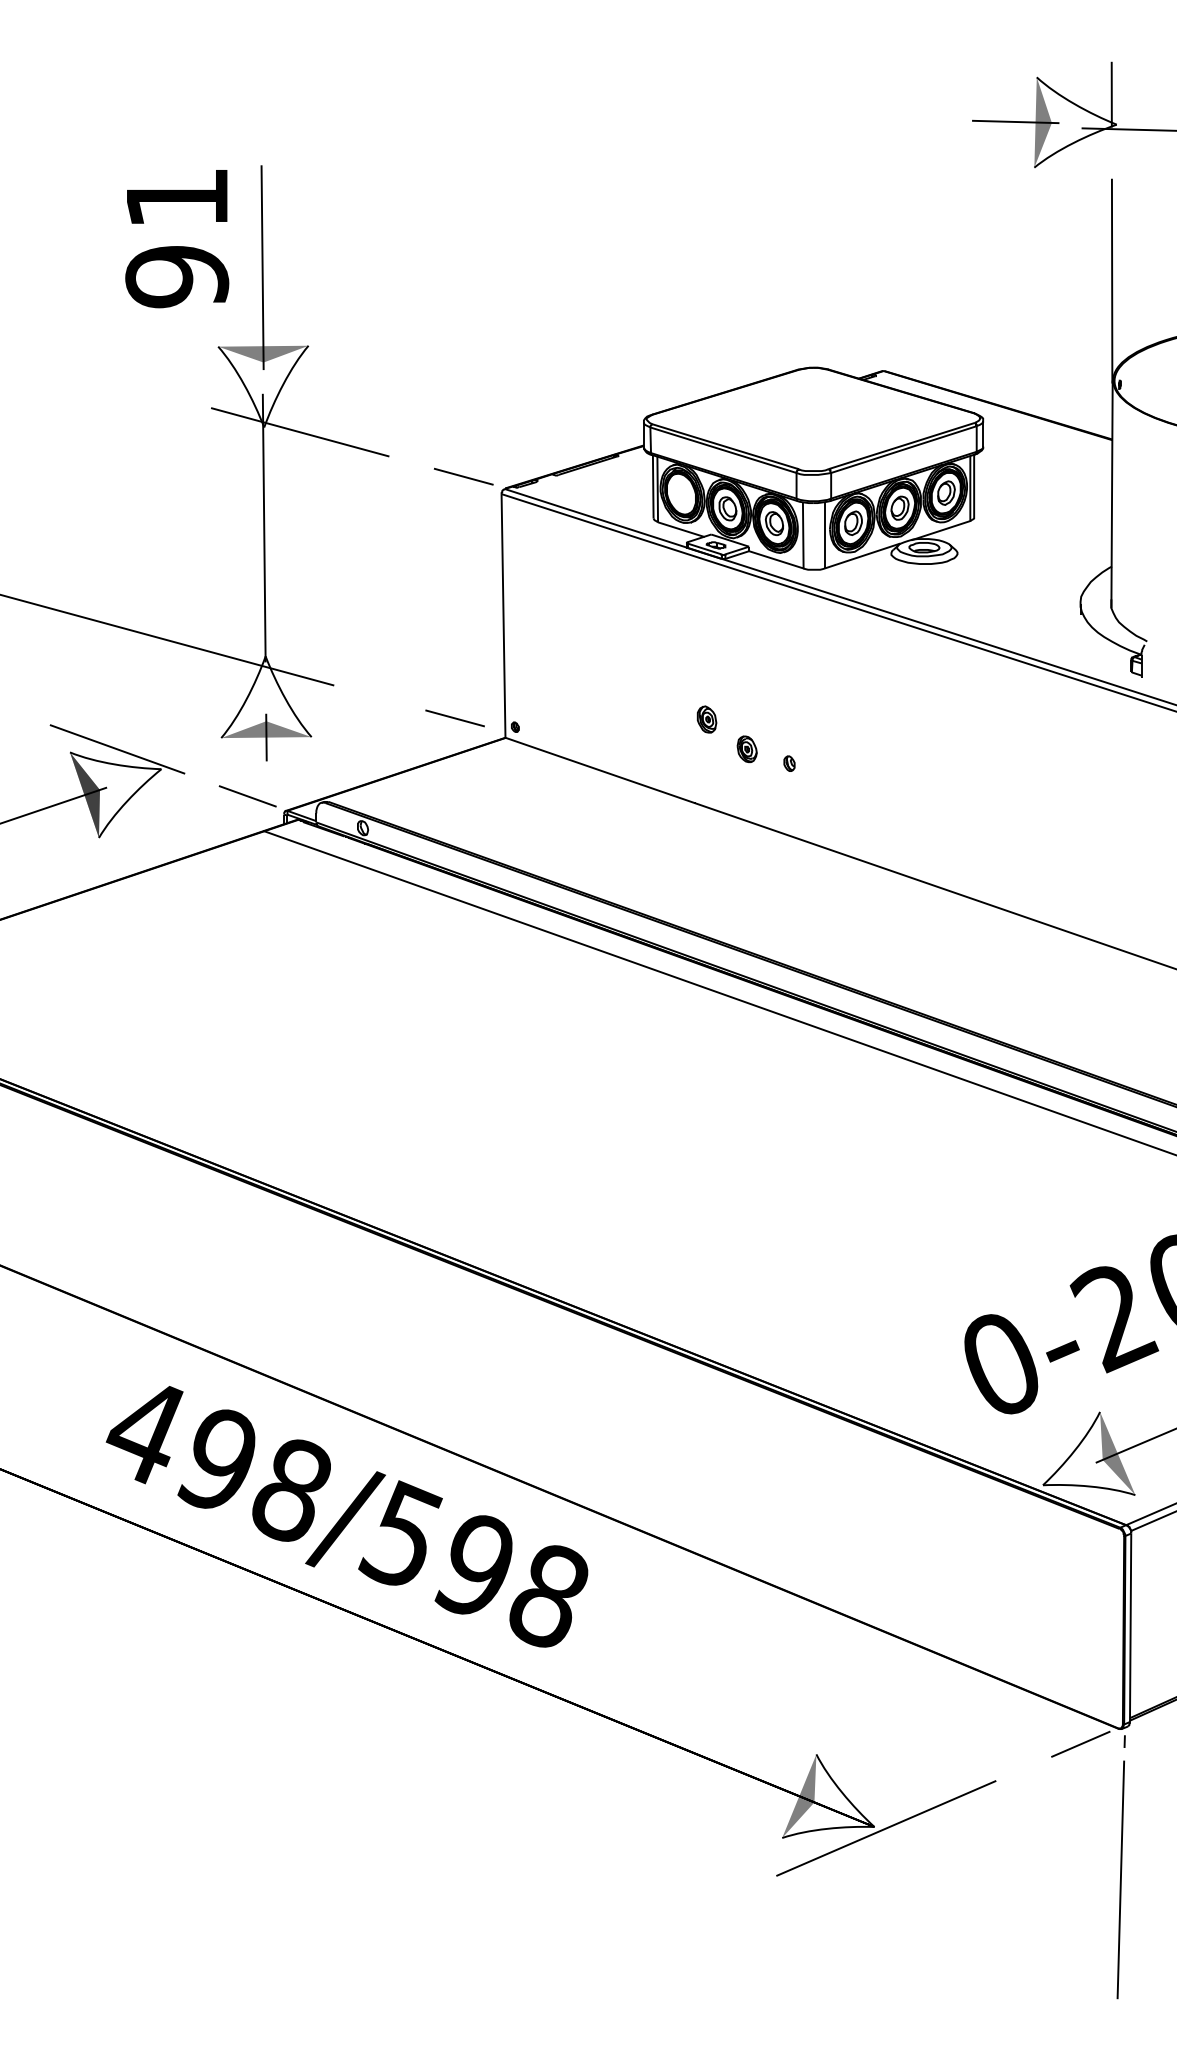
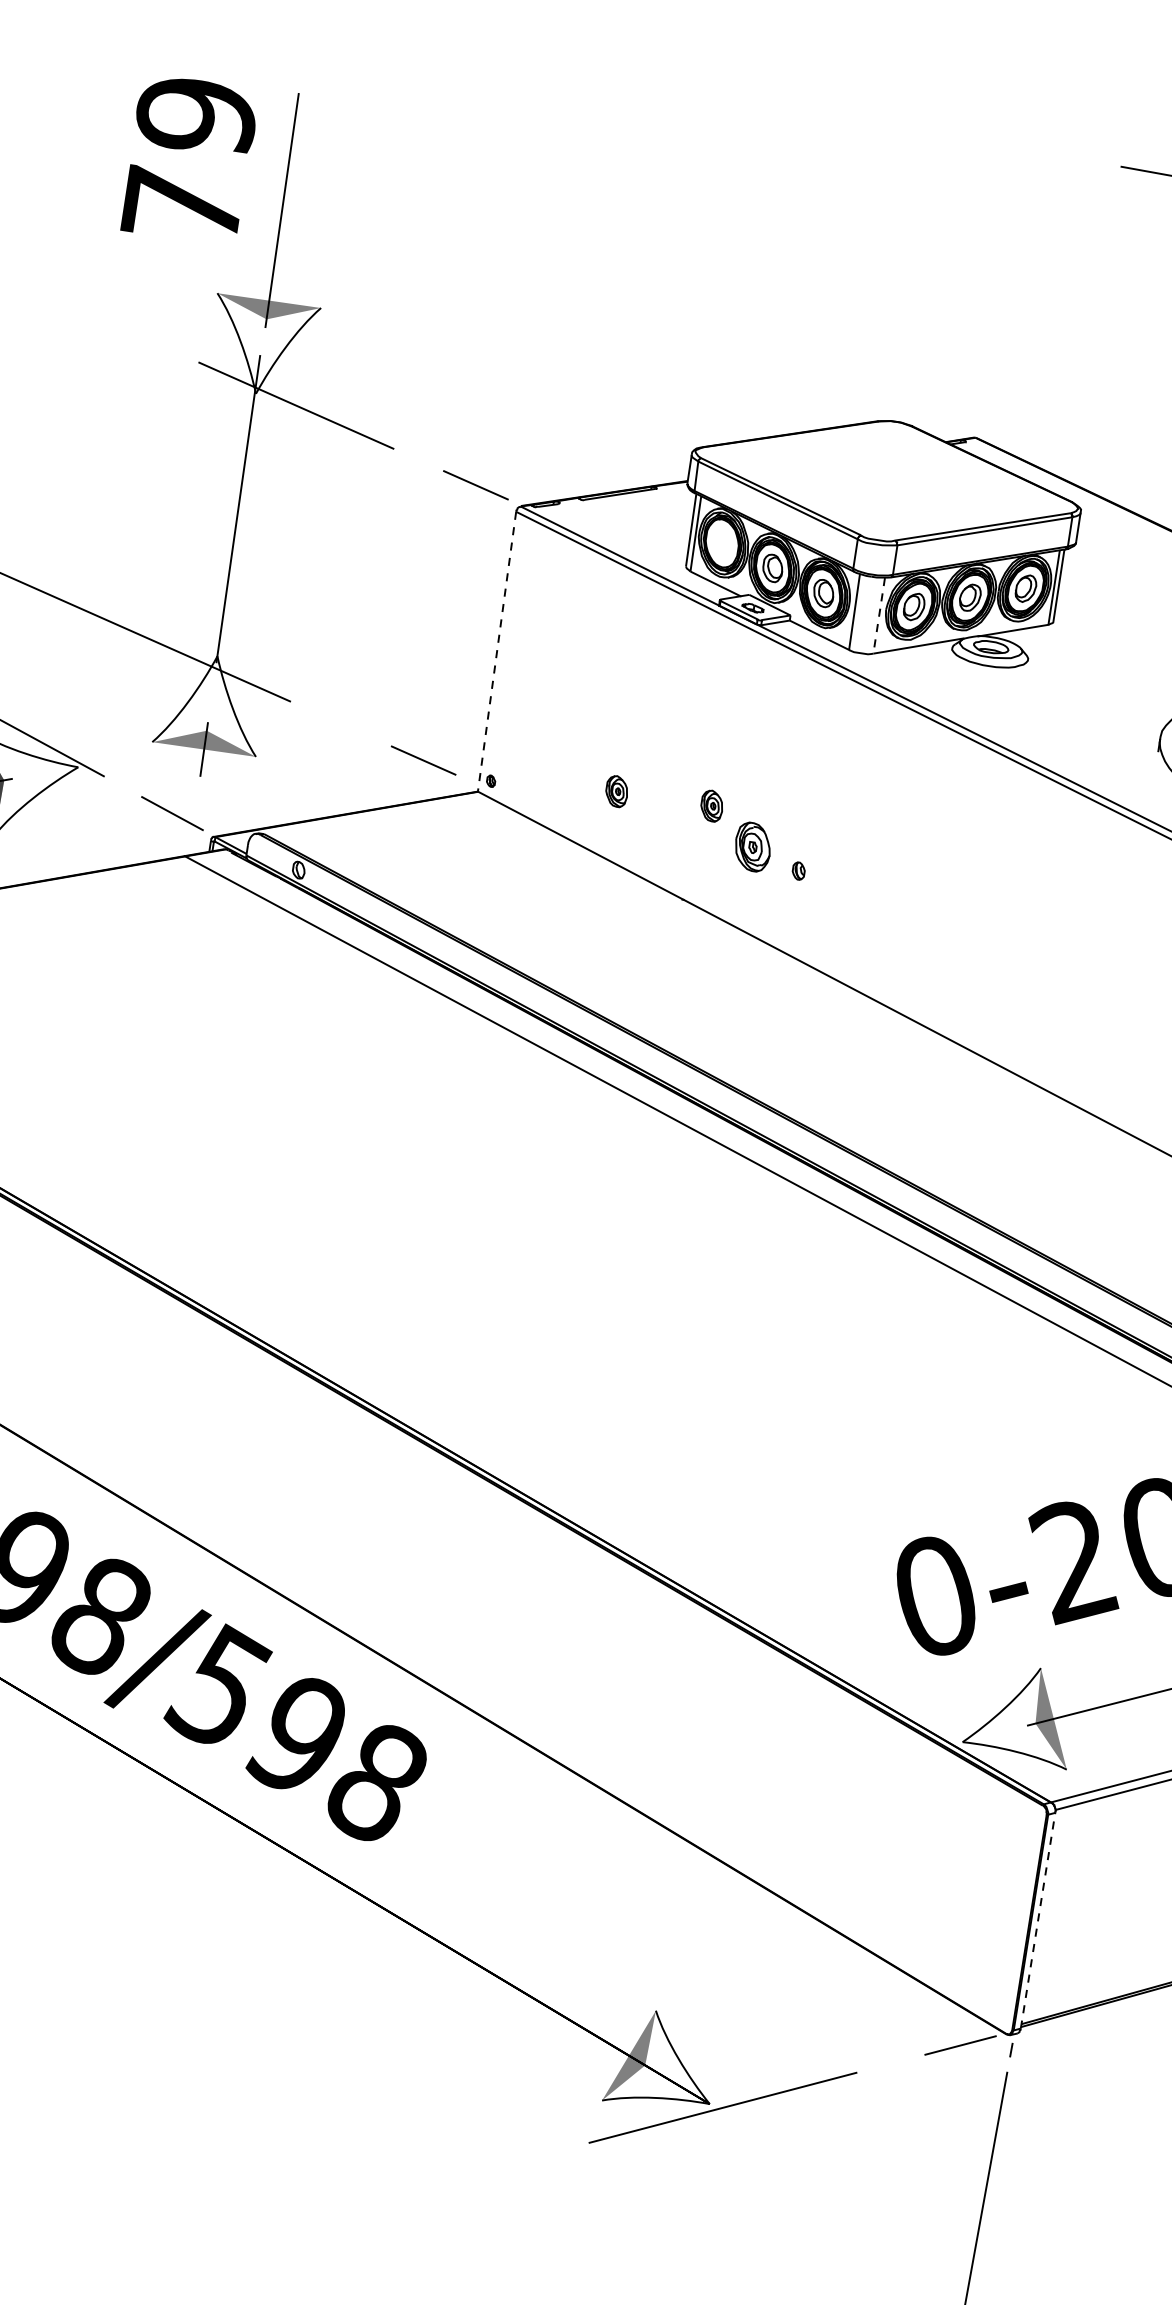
text: (177, 237) -> (189, 161), 91 -> 79
line: (824, 536) -> (878, 616), solid -> dashed
line: (503, 615) -> (497, 651), solid -> dashed
part: (623, 719) -> (616, 791), added
part: (746, 749) -> (751, 847), size x1.6
line: (1130, 1627) -> (1037, 1920), solid -> dashed

